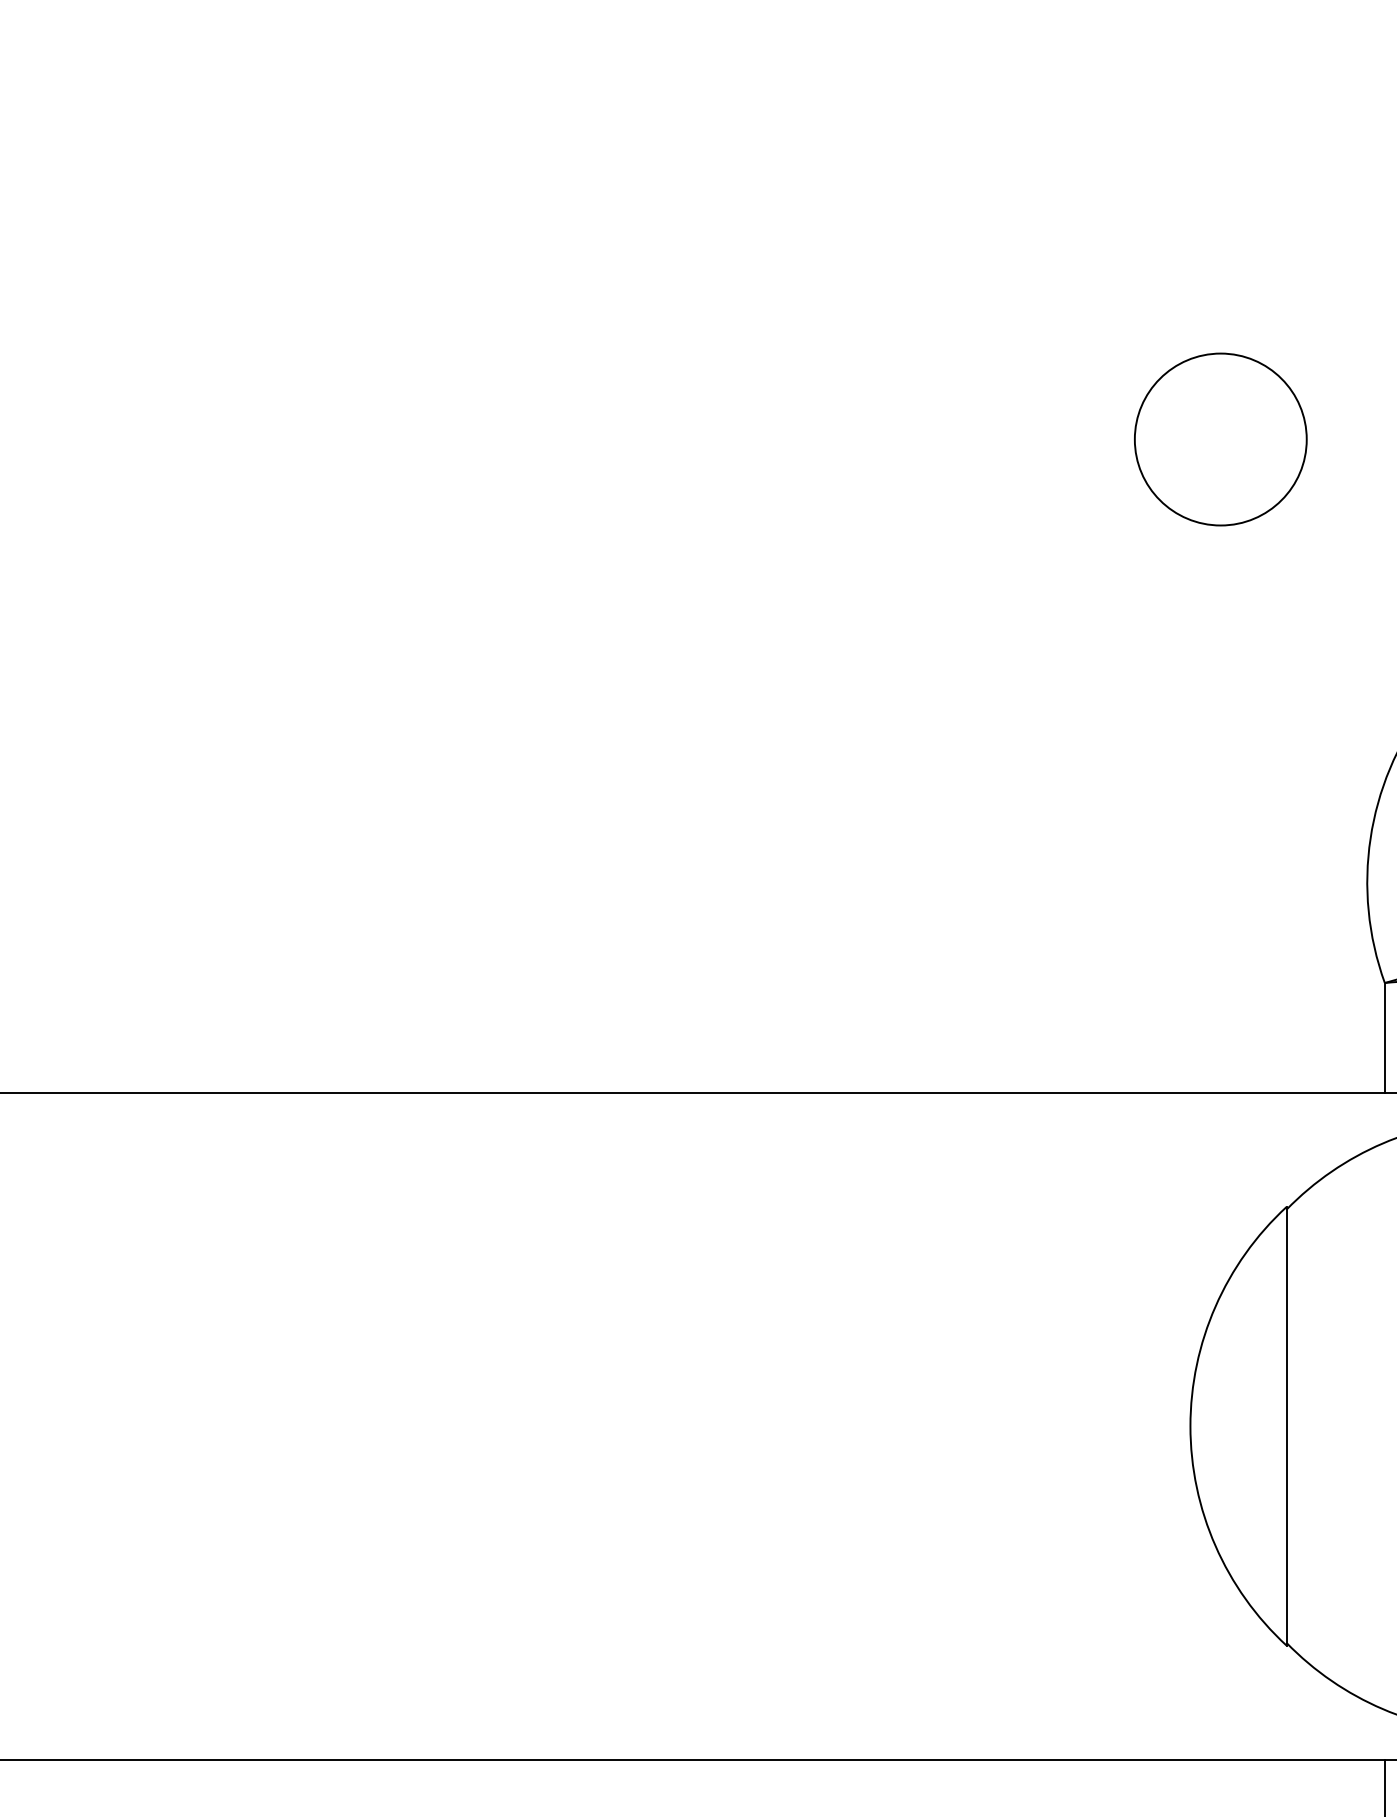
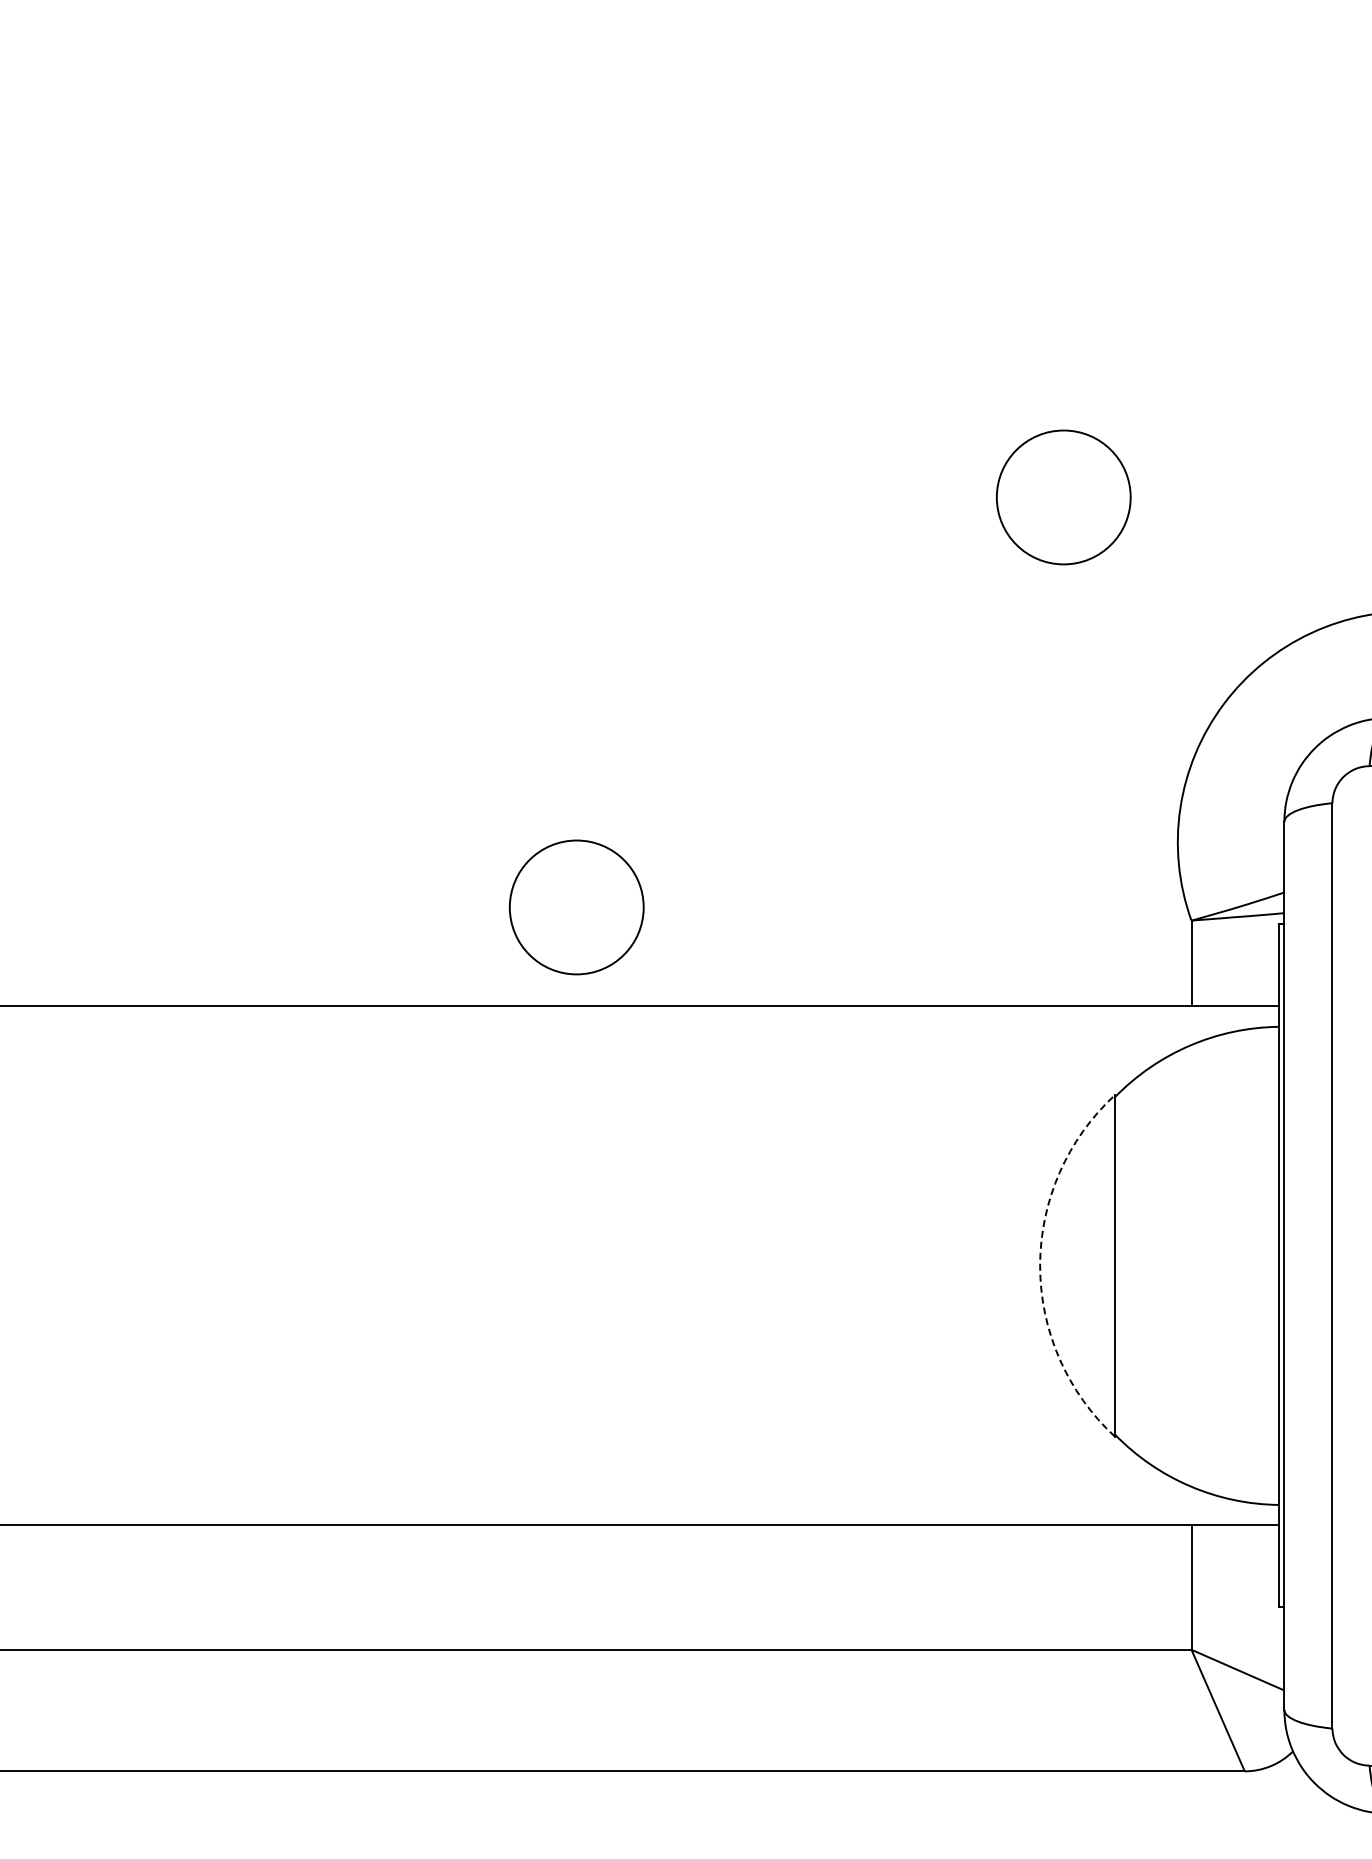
circle: (595, 966) -> (576, 907), added
arc: (1190, 1425) -> (1040, 1265), solid -> dashed

